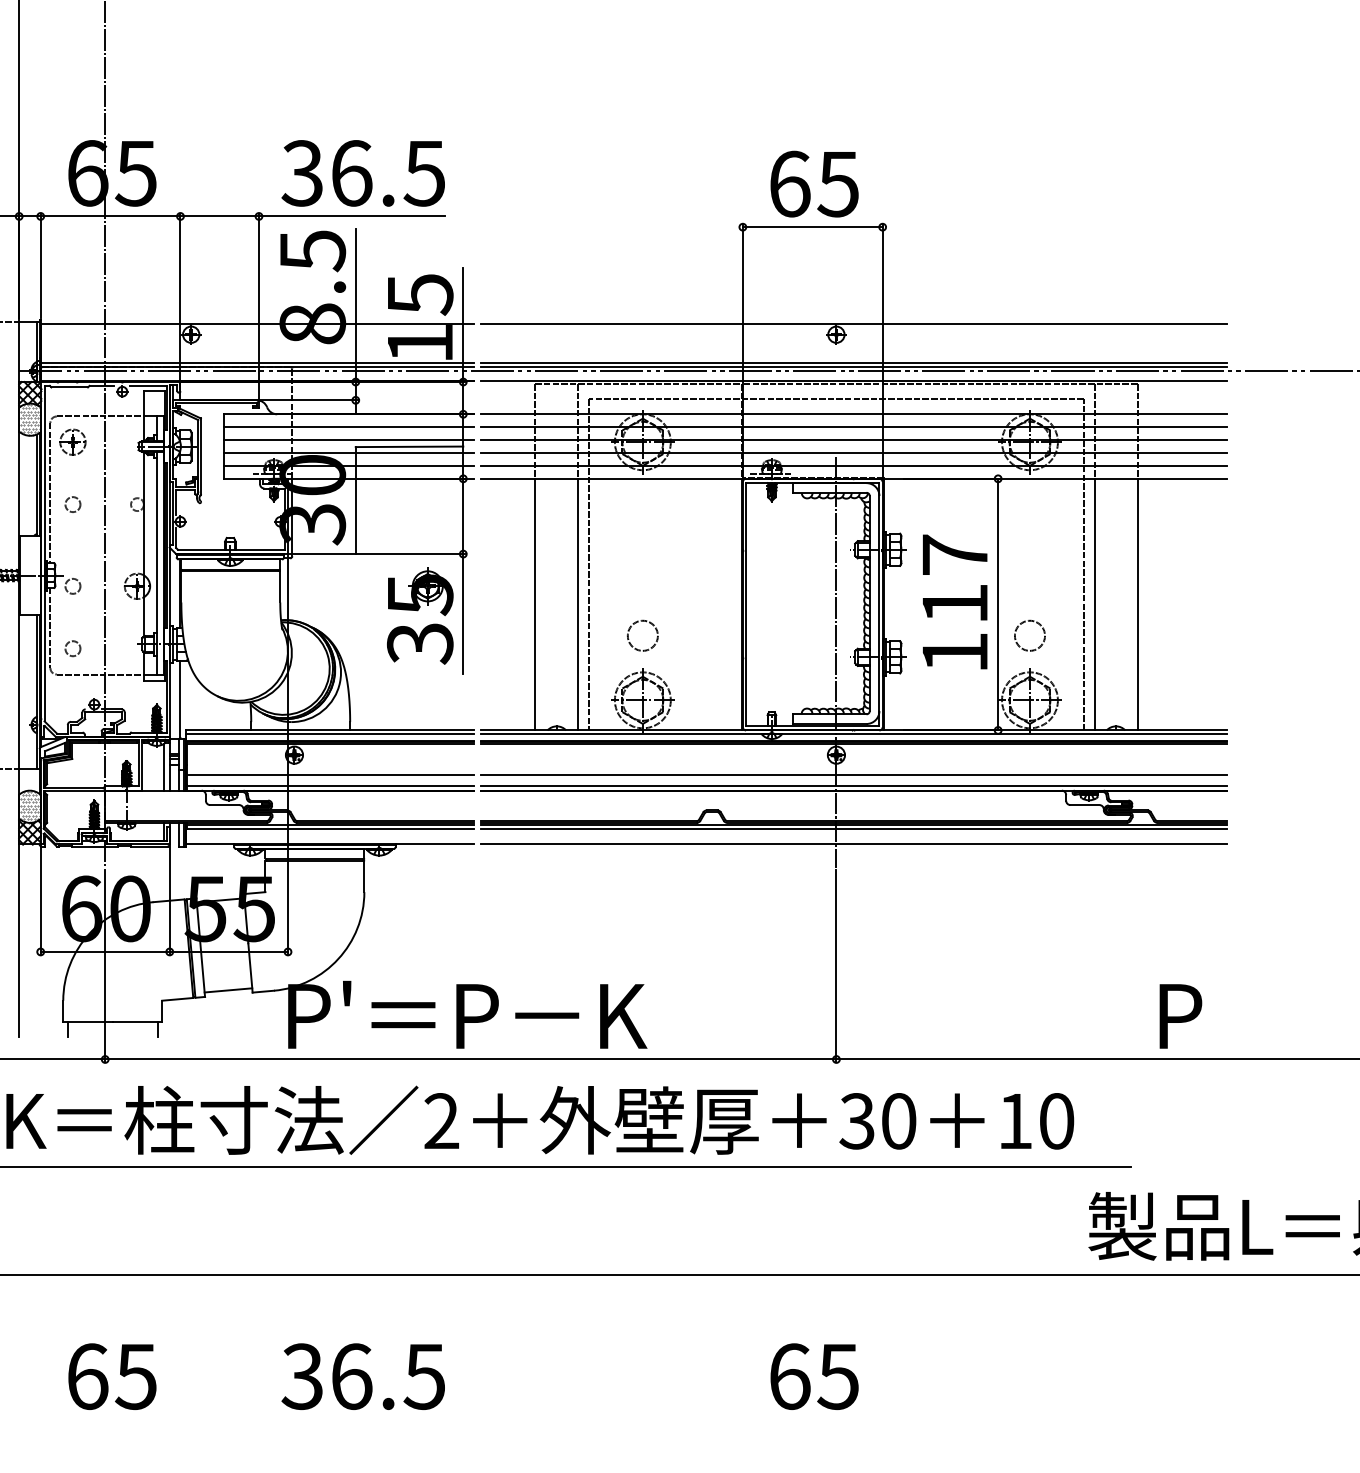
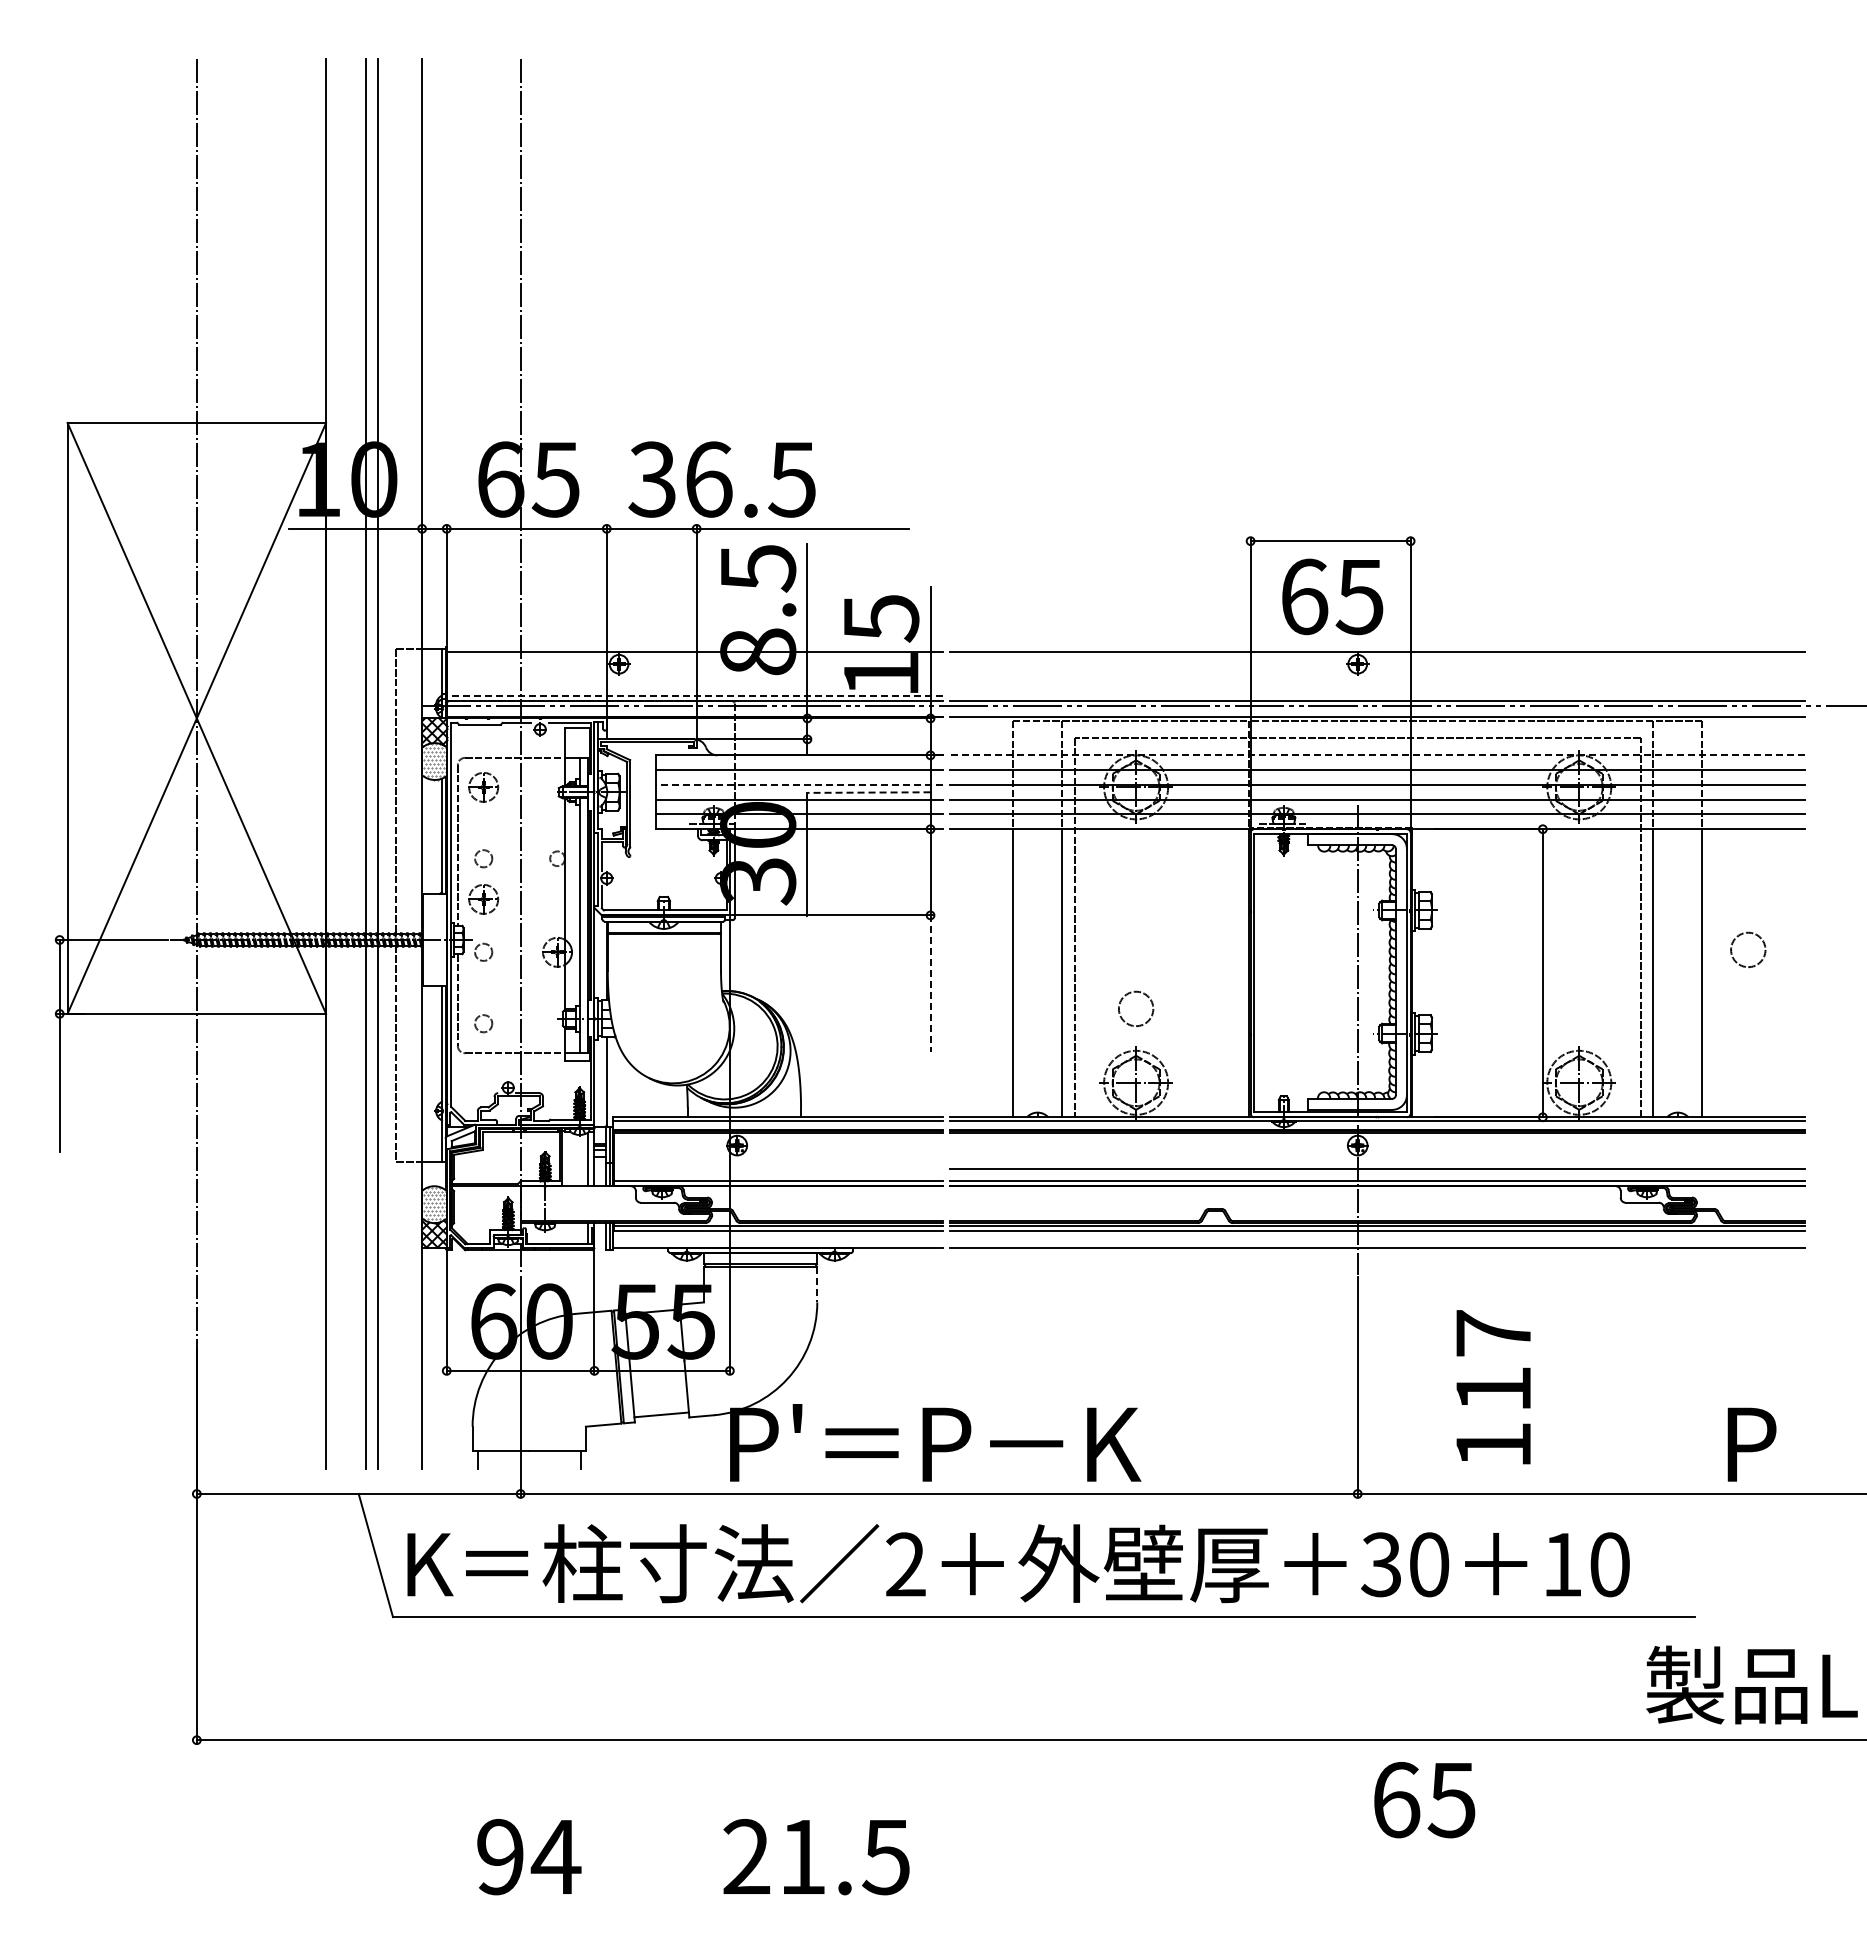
text: (362, 173) -> (721, 479), moved
text: (814, 183) -> (1332, 596), moved
line: (257, 362) -> (694, 696), solid -> dashed
line: (853, 362) -> (1377, 696), removed
line: (852, 414) -> (1376, 755), solid -> dashed
line: (347, 439) -> (798, 784), solid -> dashed
line: (409, 446) -> (868, 792), solid -> dashed
part: (72, 540) -> (483, 899), added
text: (955, 602) -> (1493, 1387), moved
part: (417, 610) -> (878, 980), removed
line: (463, 614) -> (930, 984), solid -> dashed
circle: (1030, 635) -> (1748, 949), moved
line: (330, 775) -> (778, 1168), removed
line: (364, 876) -> (817, 1284), solid -> dashed
text: (112, 1377) -> (529, 1857), 65 -> 94
text: (326, 1377) -> (774, 1857), 36.5 -> 21.5
text: (814, 1377) -> (1424, 1800), moved

